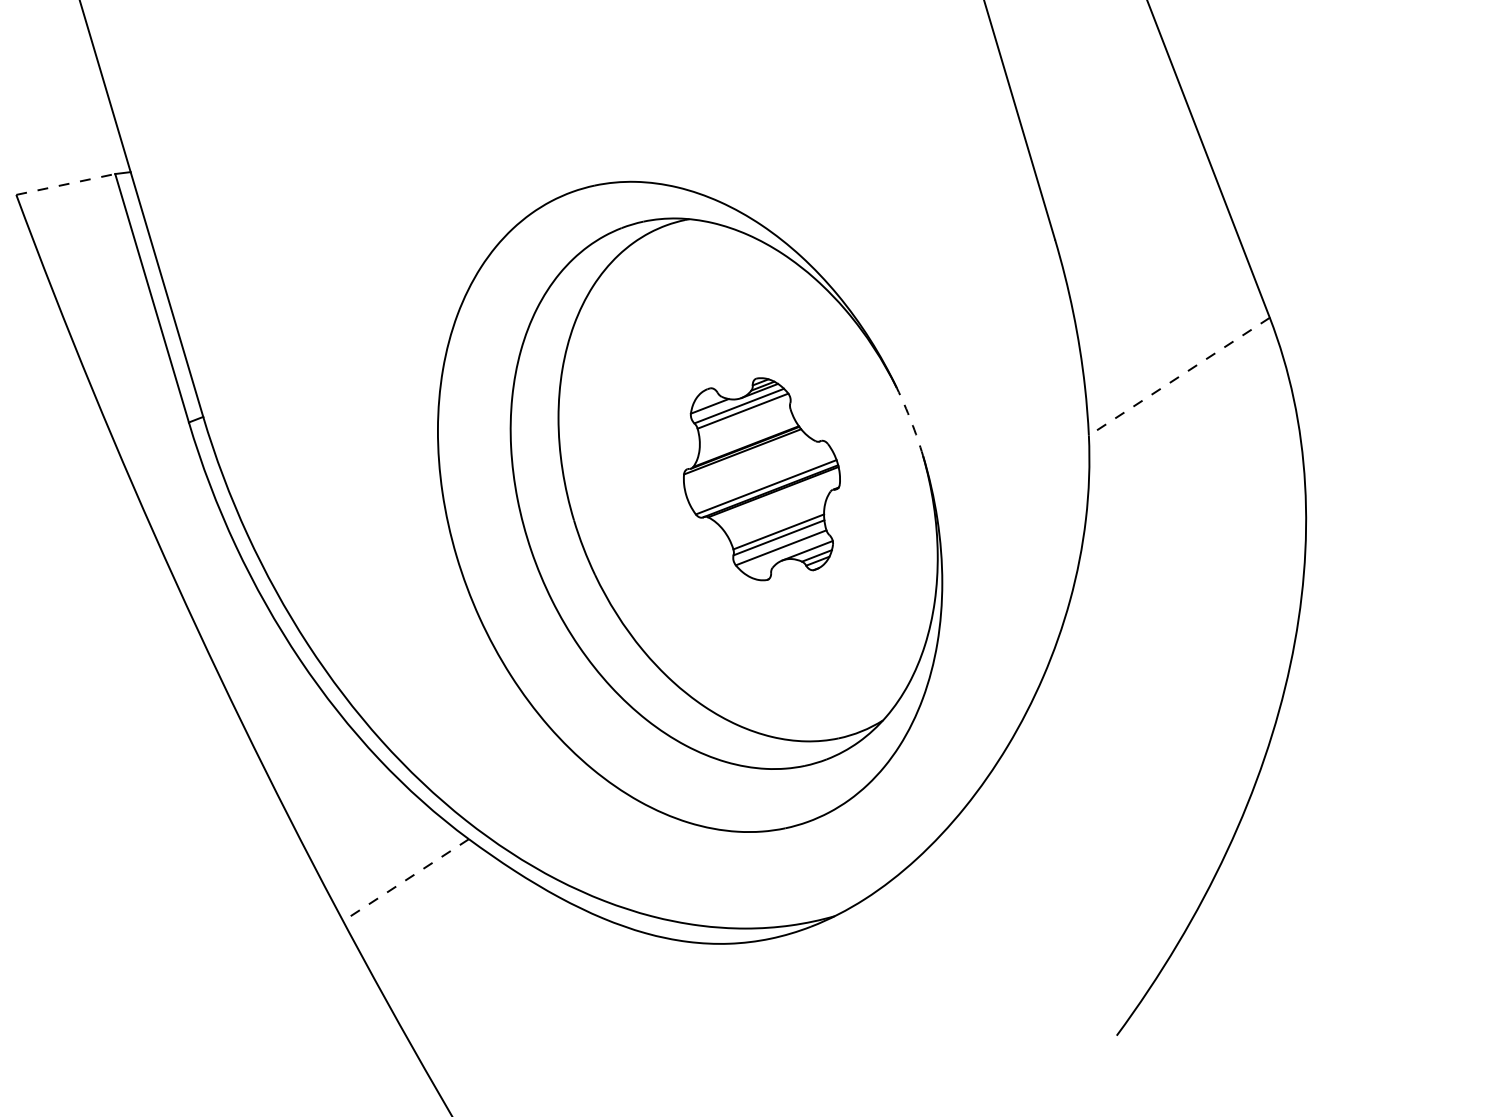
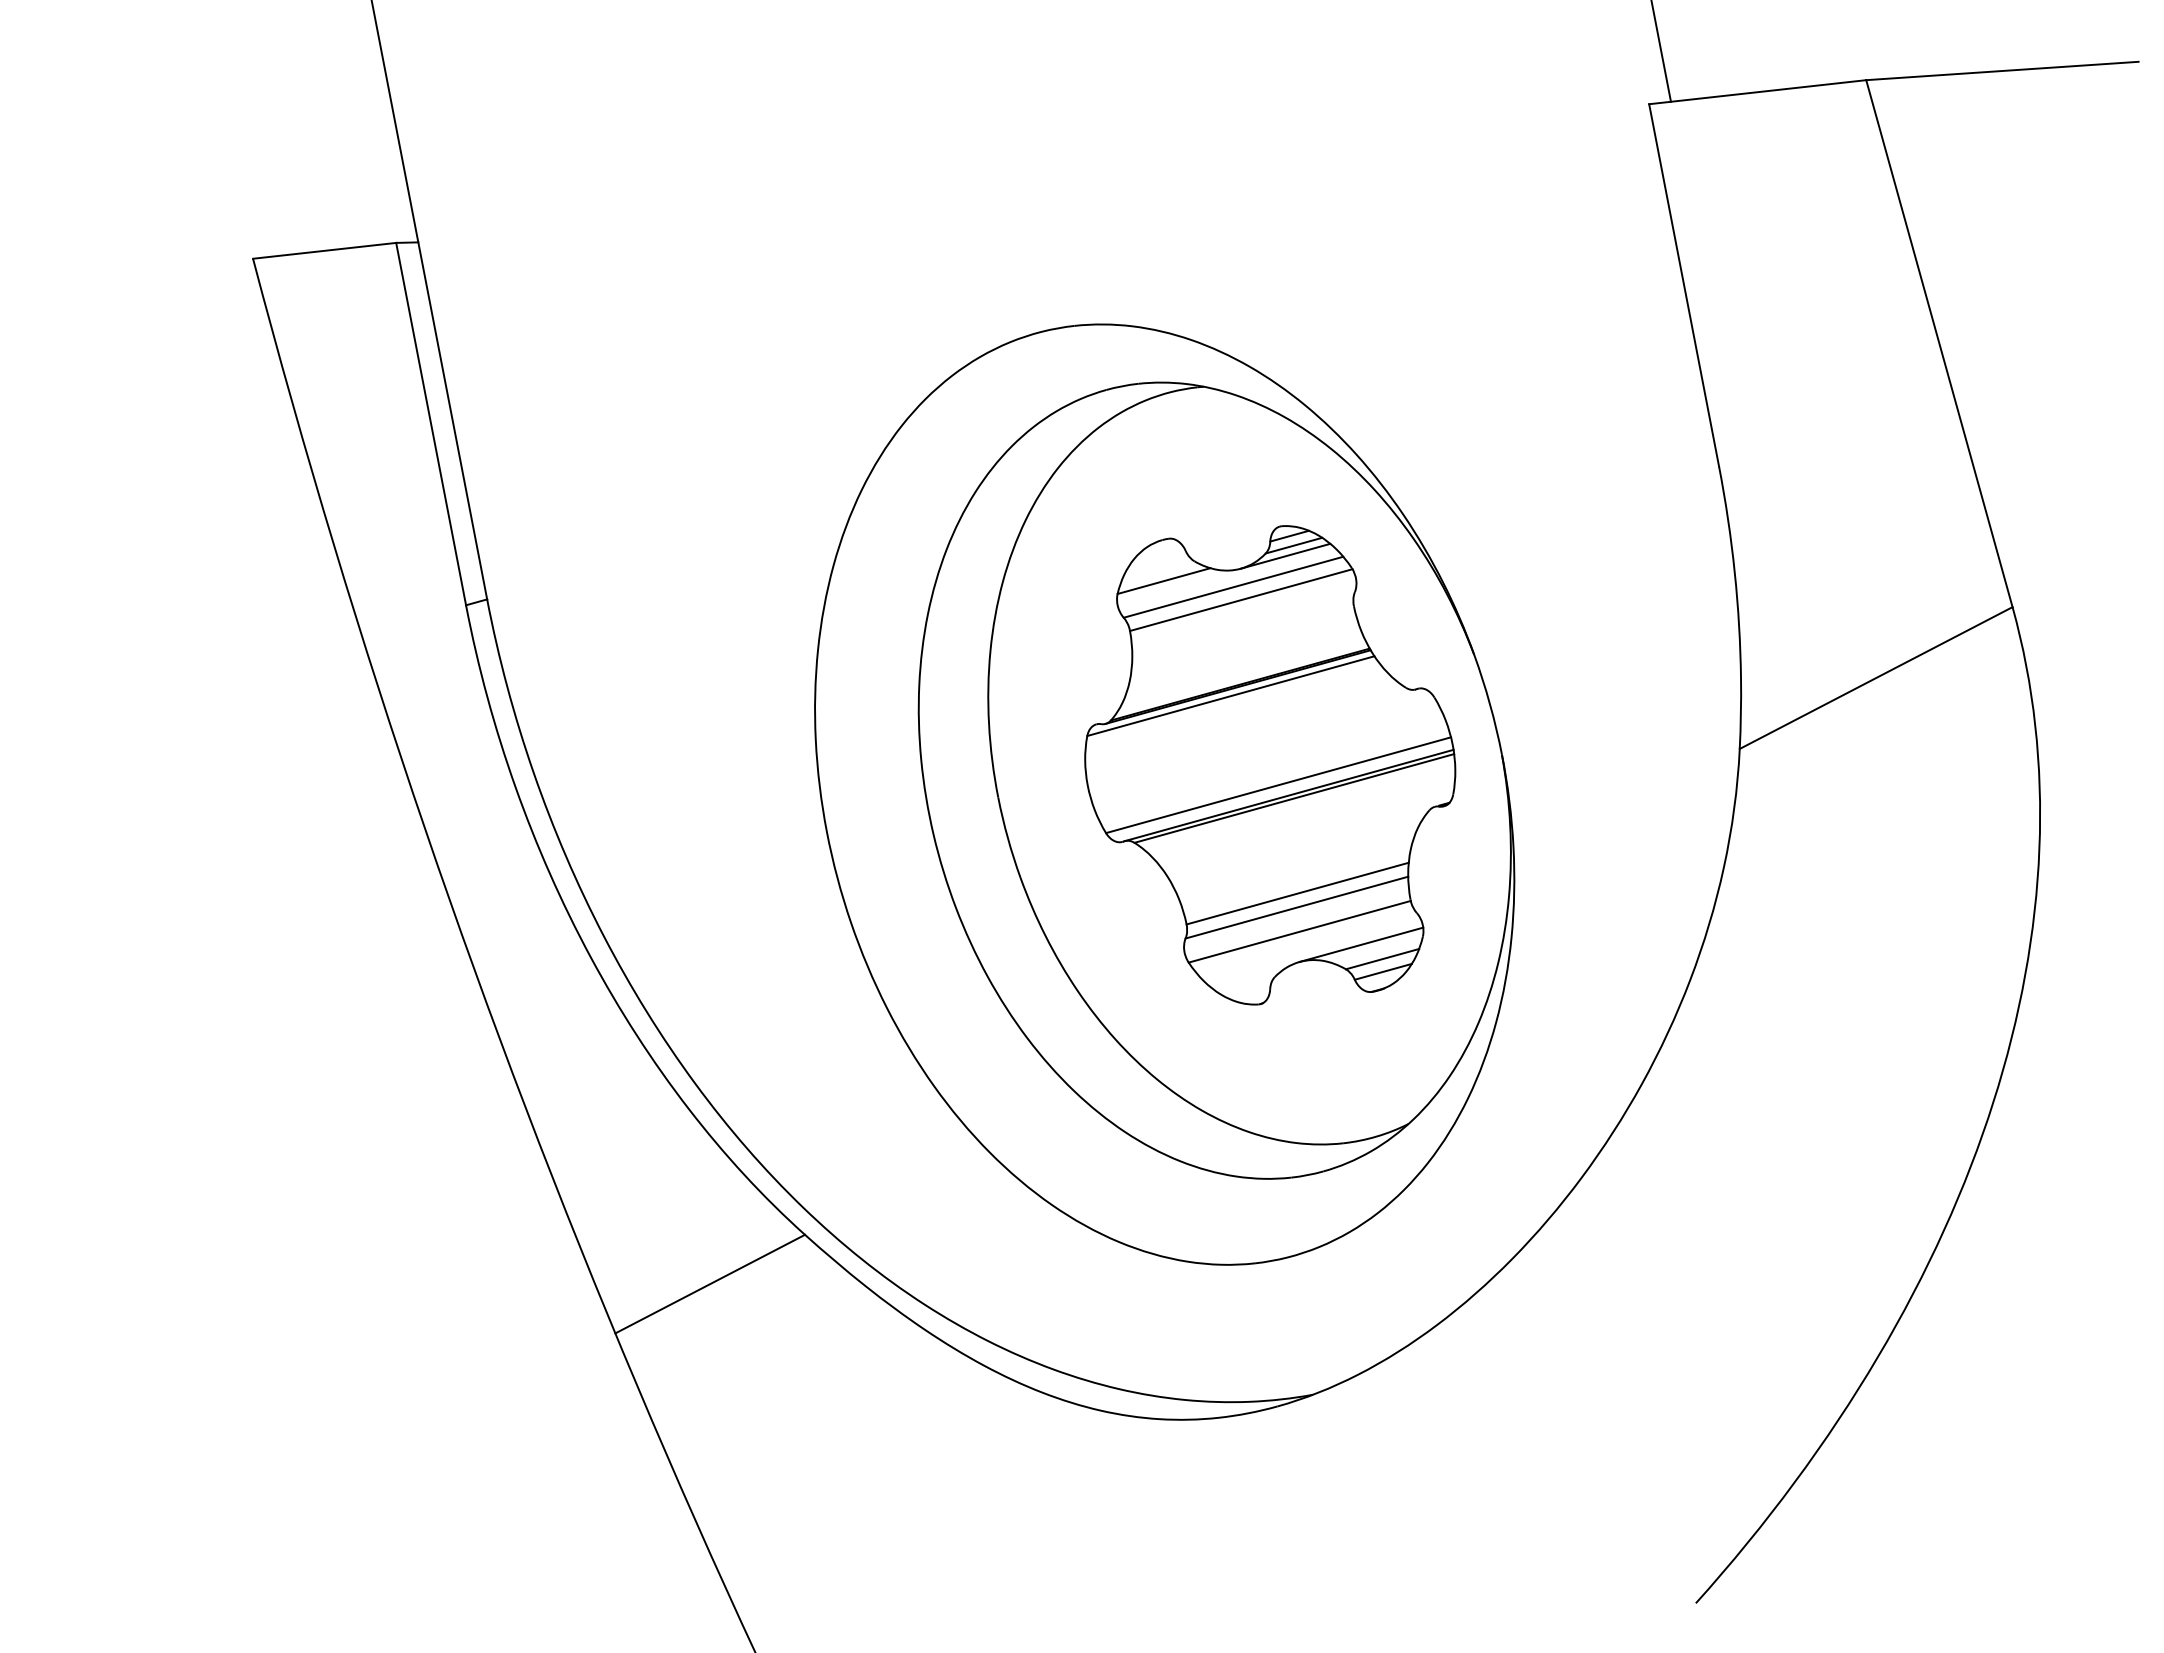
line: (65, 184) -> (324, 250), dashed -> solid
line: (1179, 376) -> (1876, 678), dashed -> solid
arc: (911, 421) -> (1490, 704), dashed -> solid
part: (762, 479) -> (1270, 765), size x1.67
line: (406, 880) -> (710, 1284), dashed -> solid

